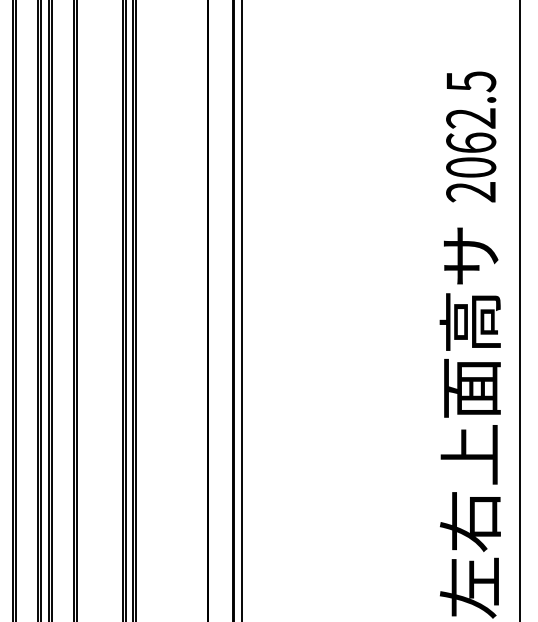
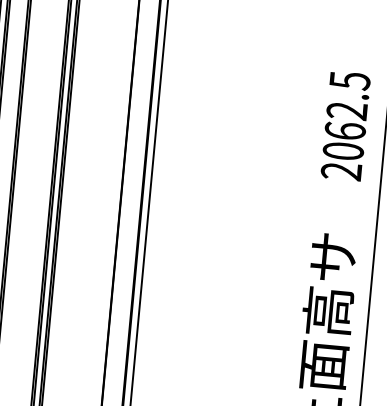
text: (471, 136) -> (346, 125), moved

